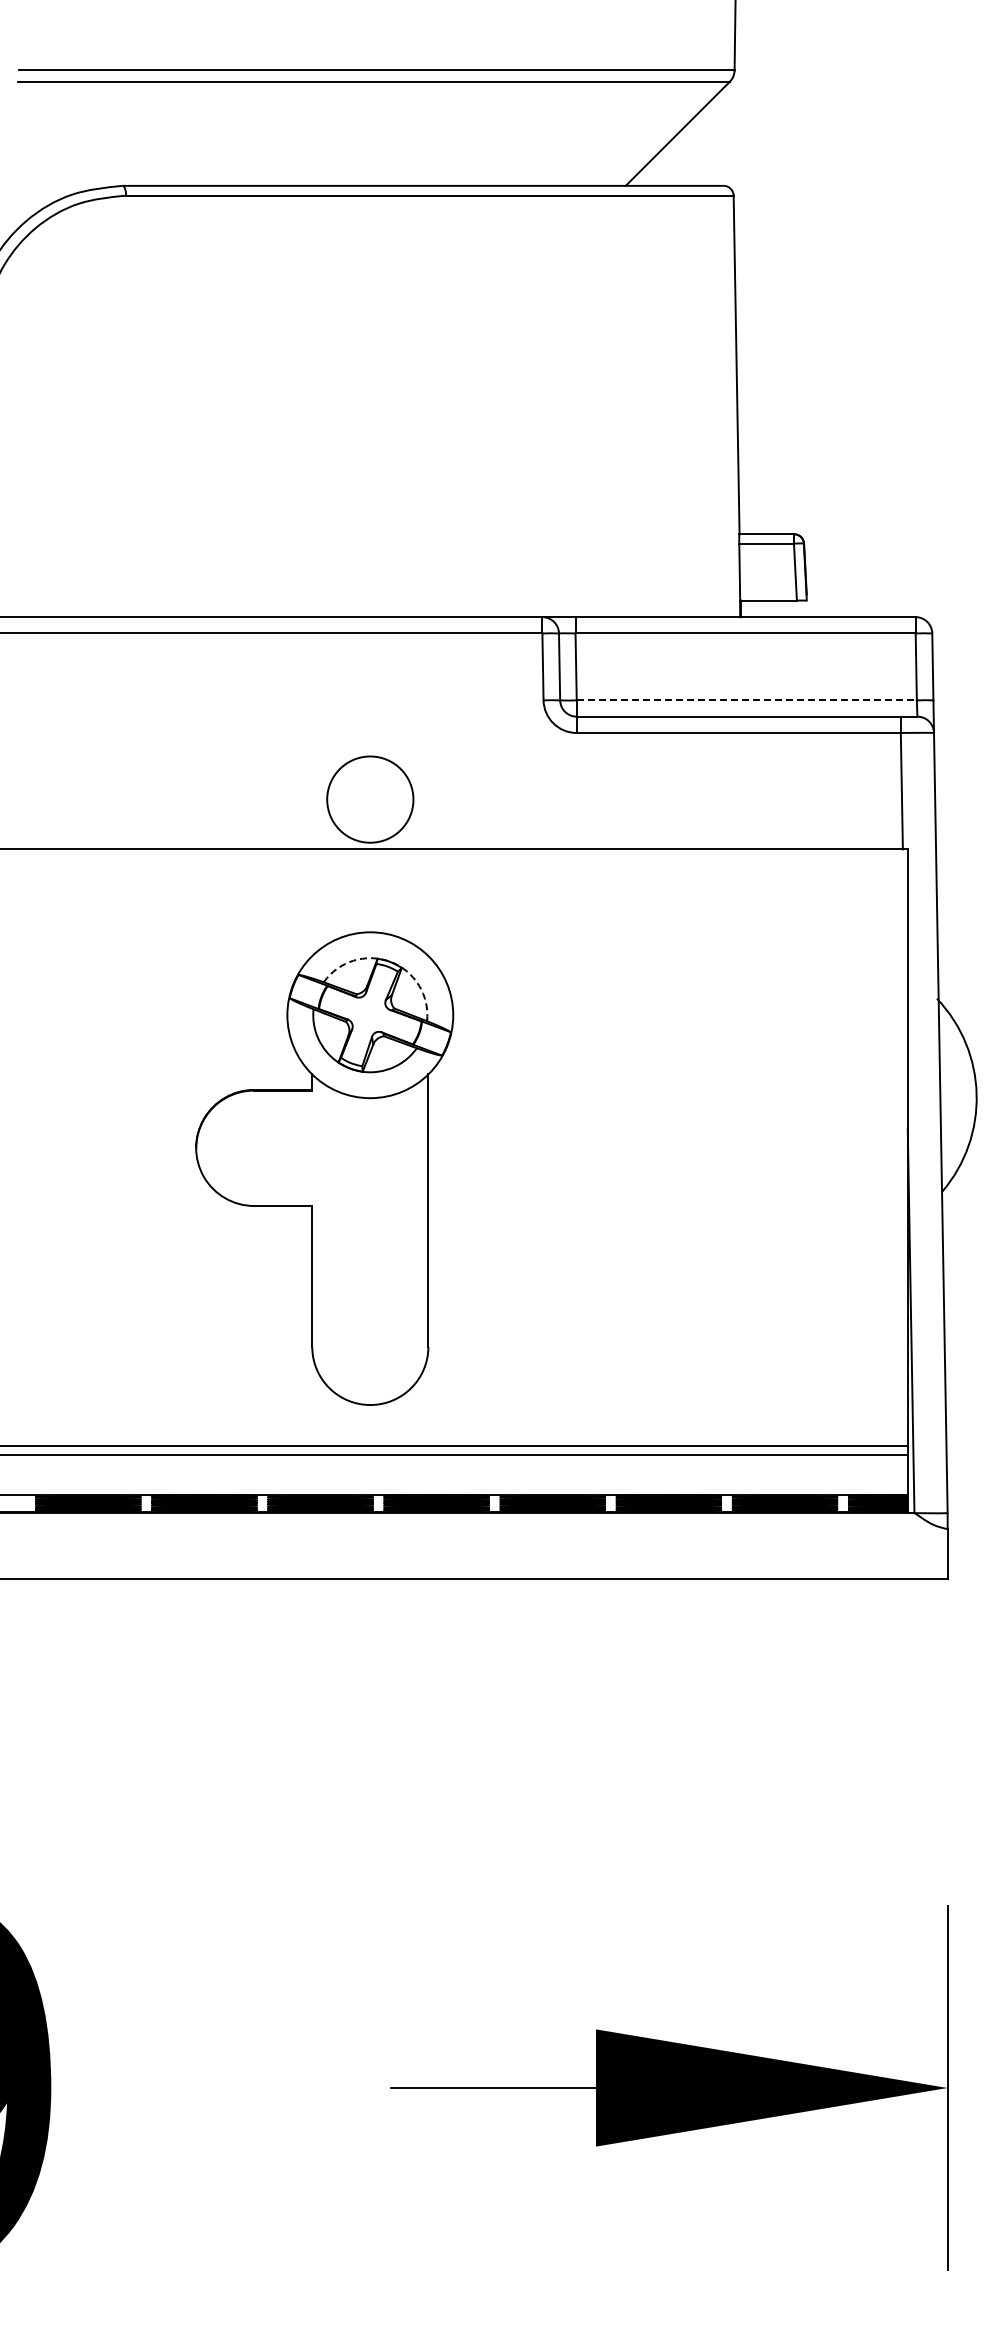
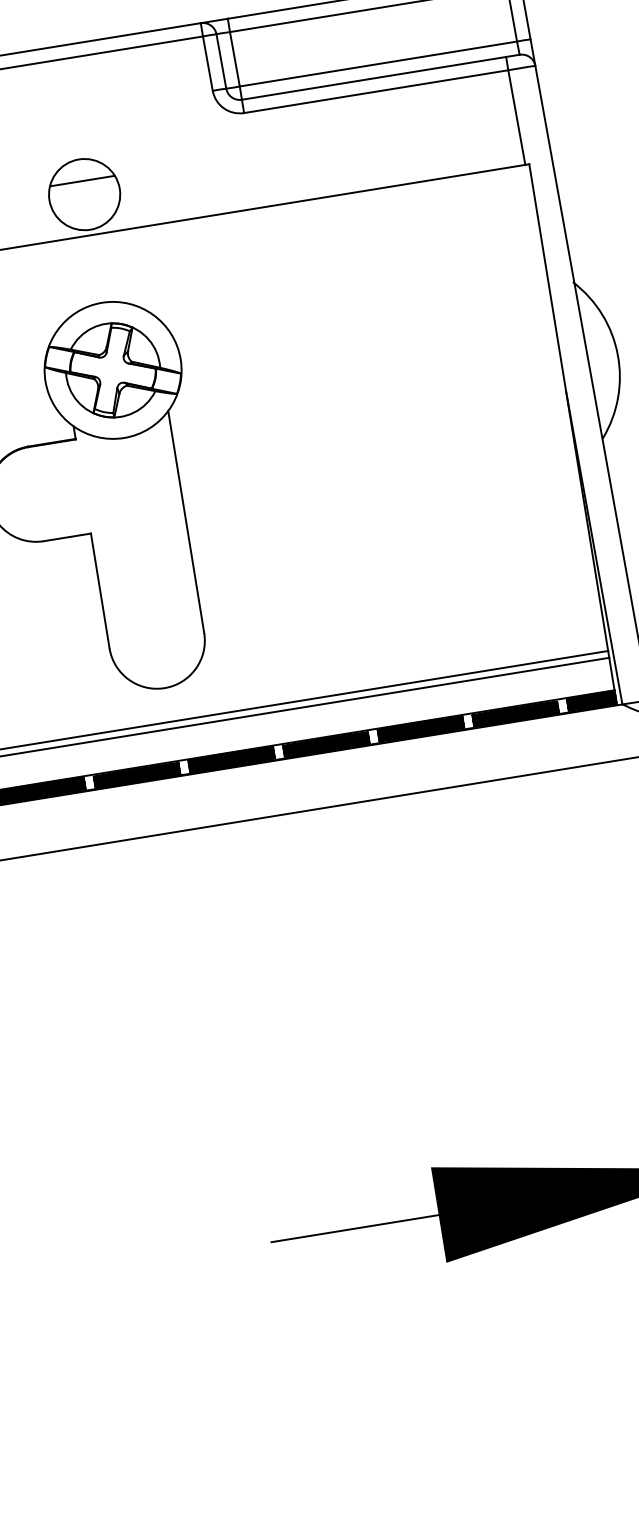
line: (747, 700) -> (379, 64), dashed -> solid
line: (370, 783) -> (82, 181), added
arc: (390, 961) -> (122, 323), dashed -> solid

